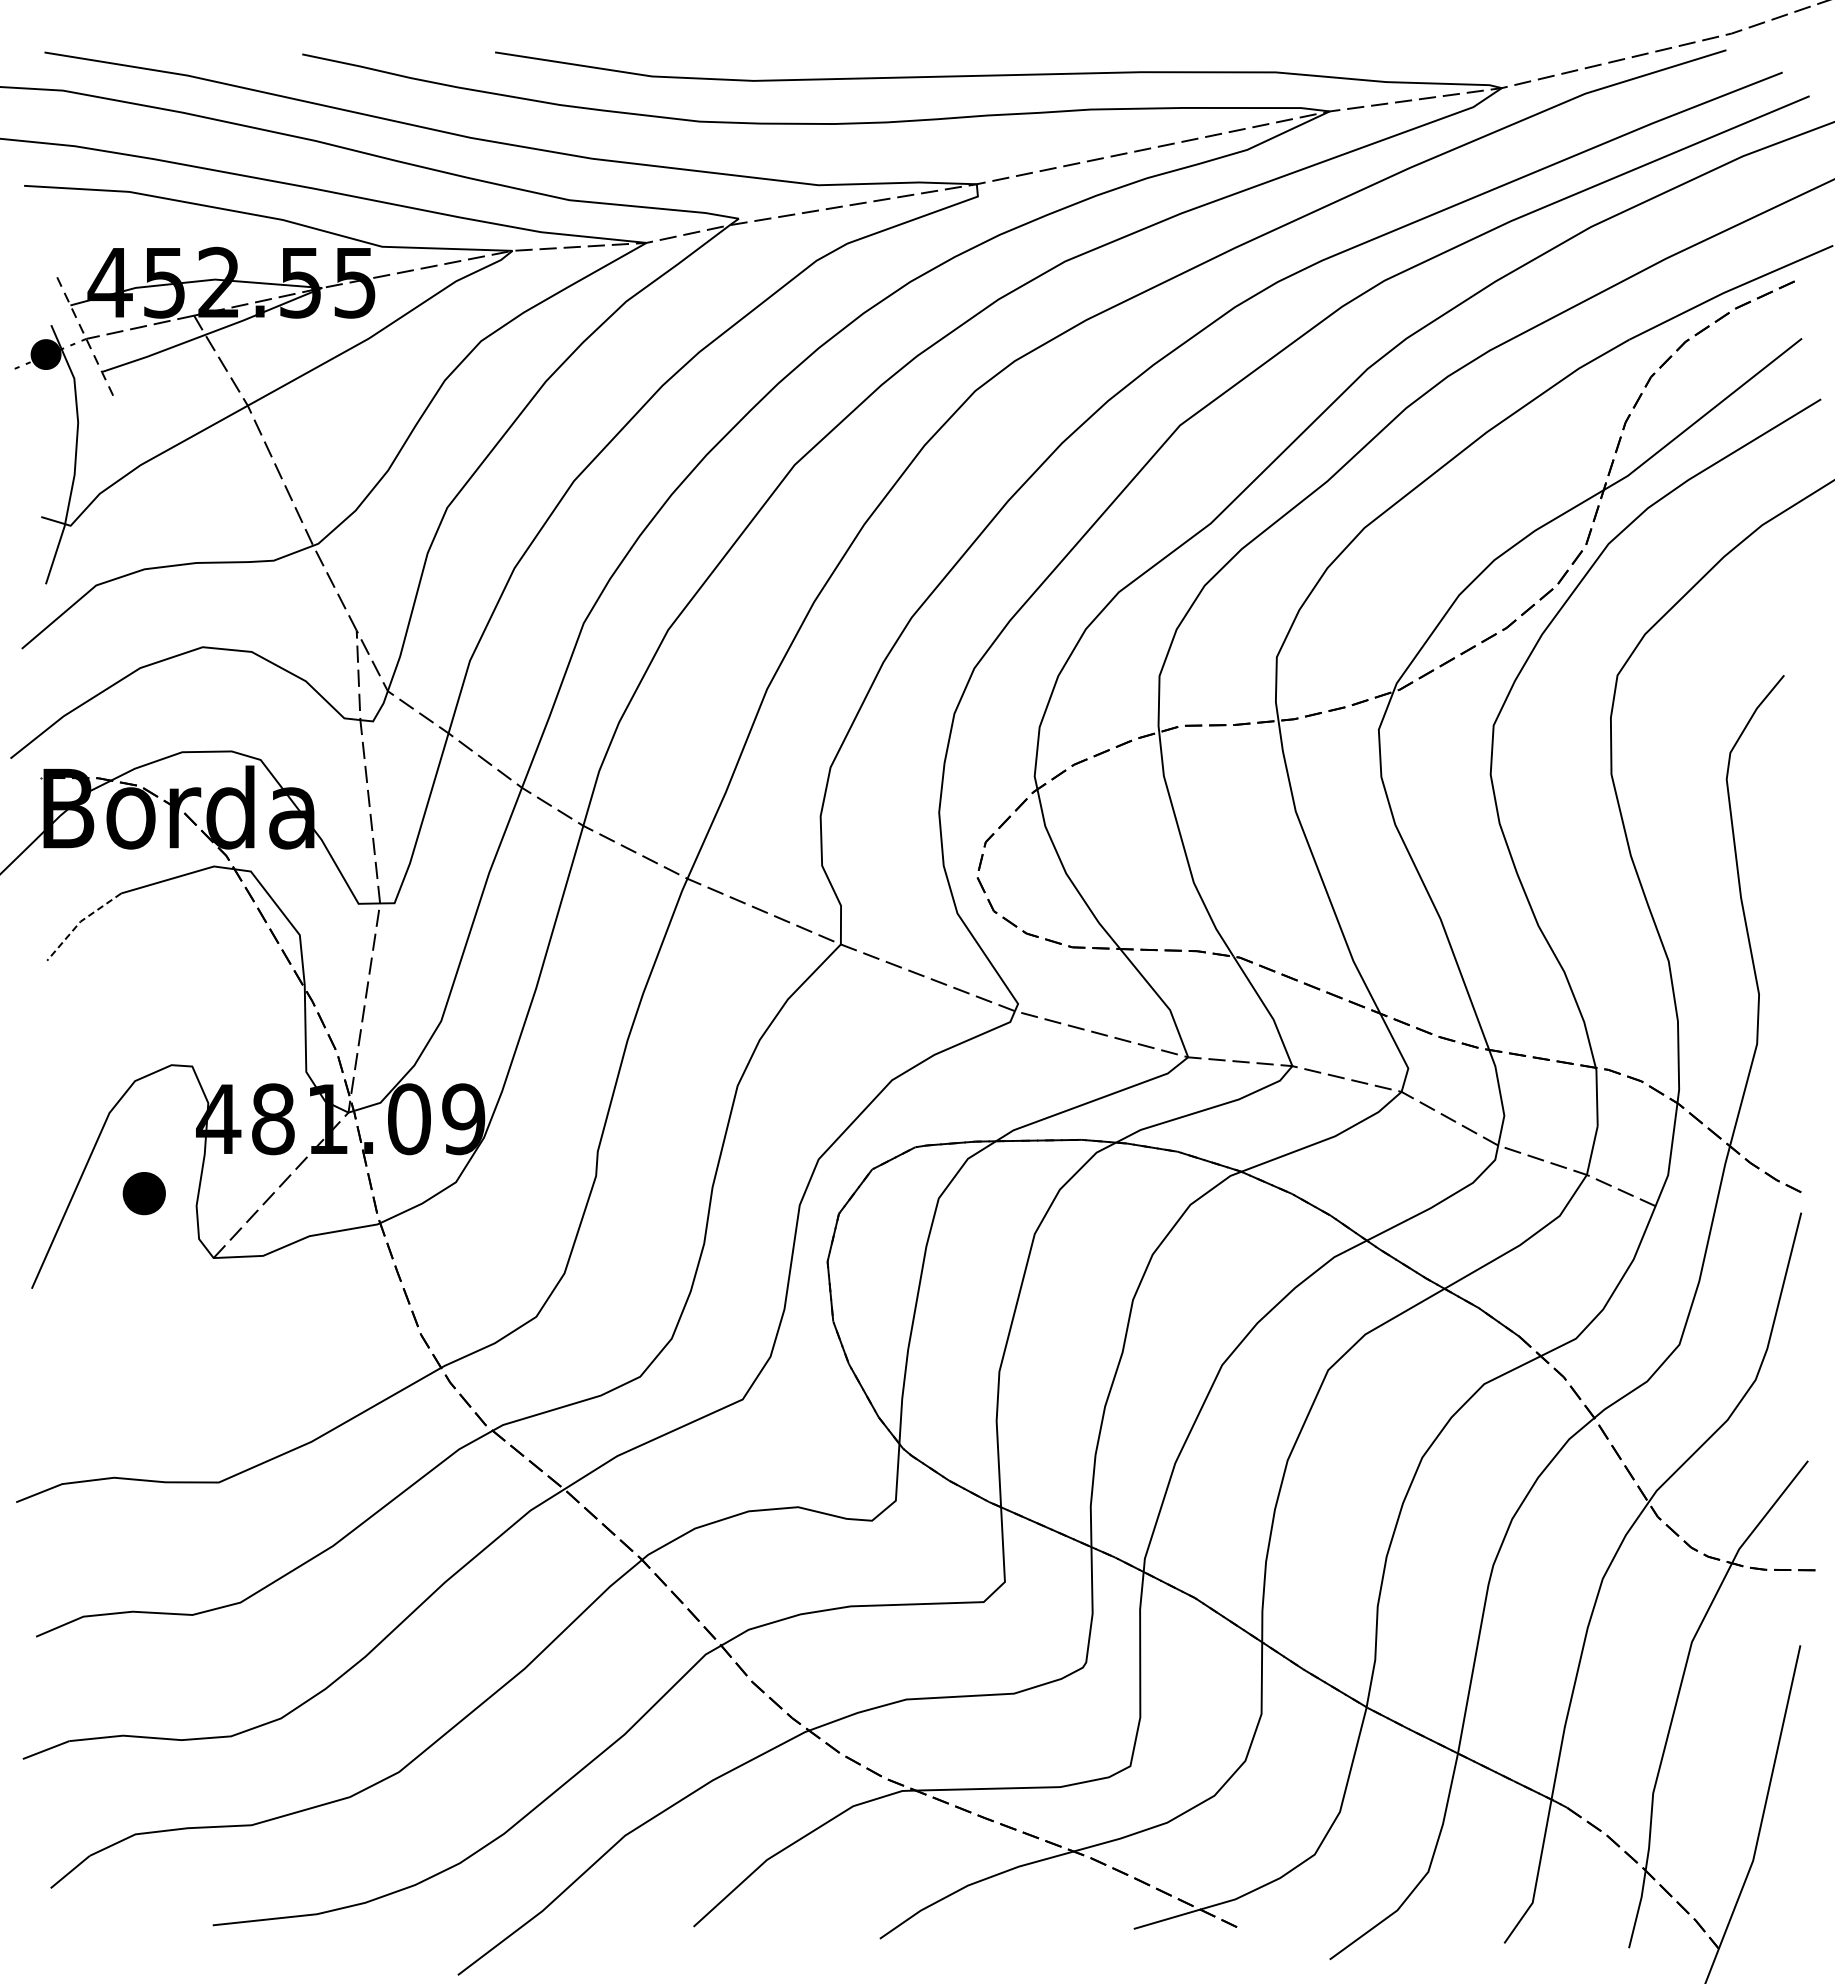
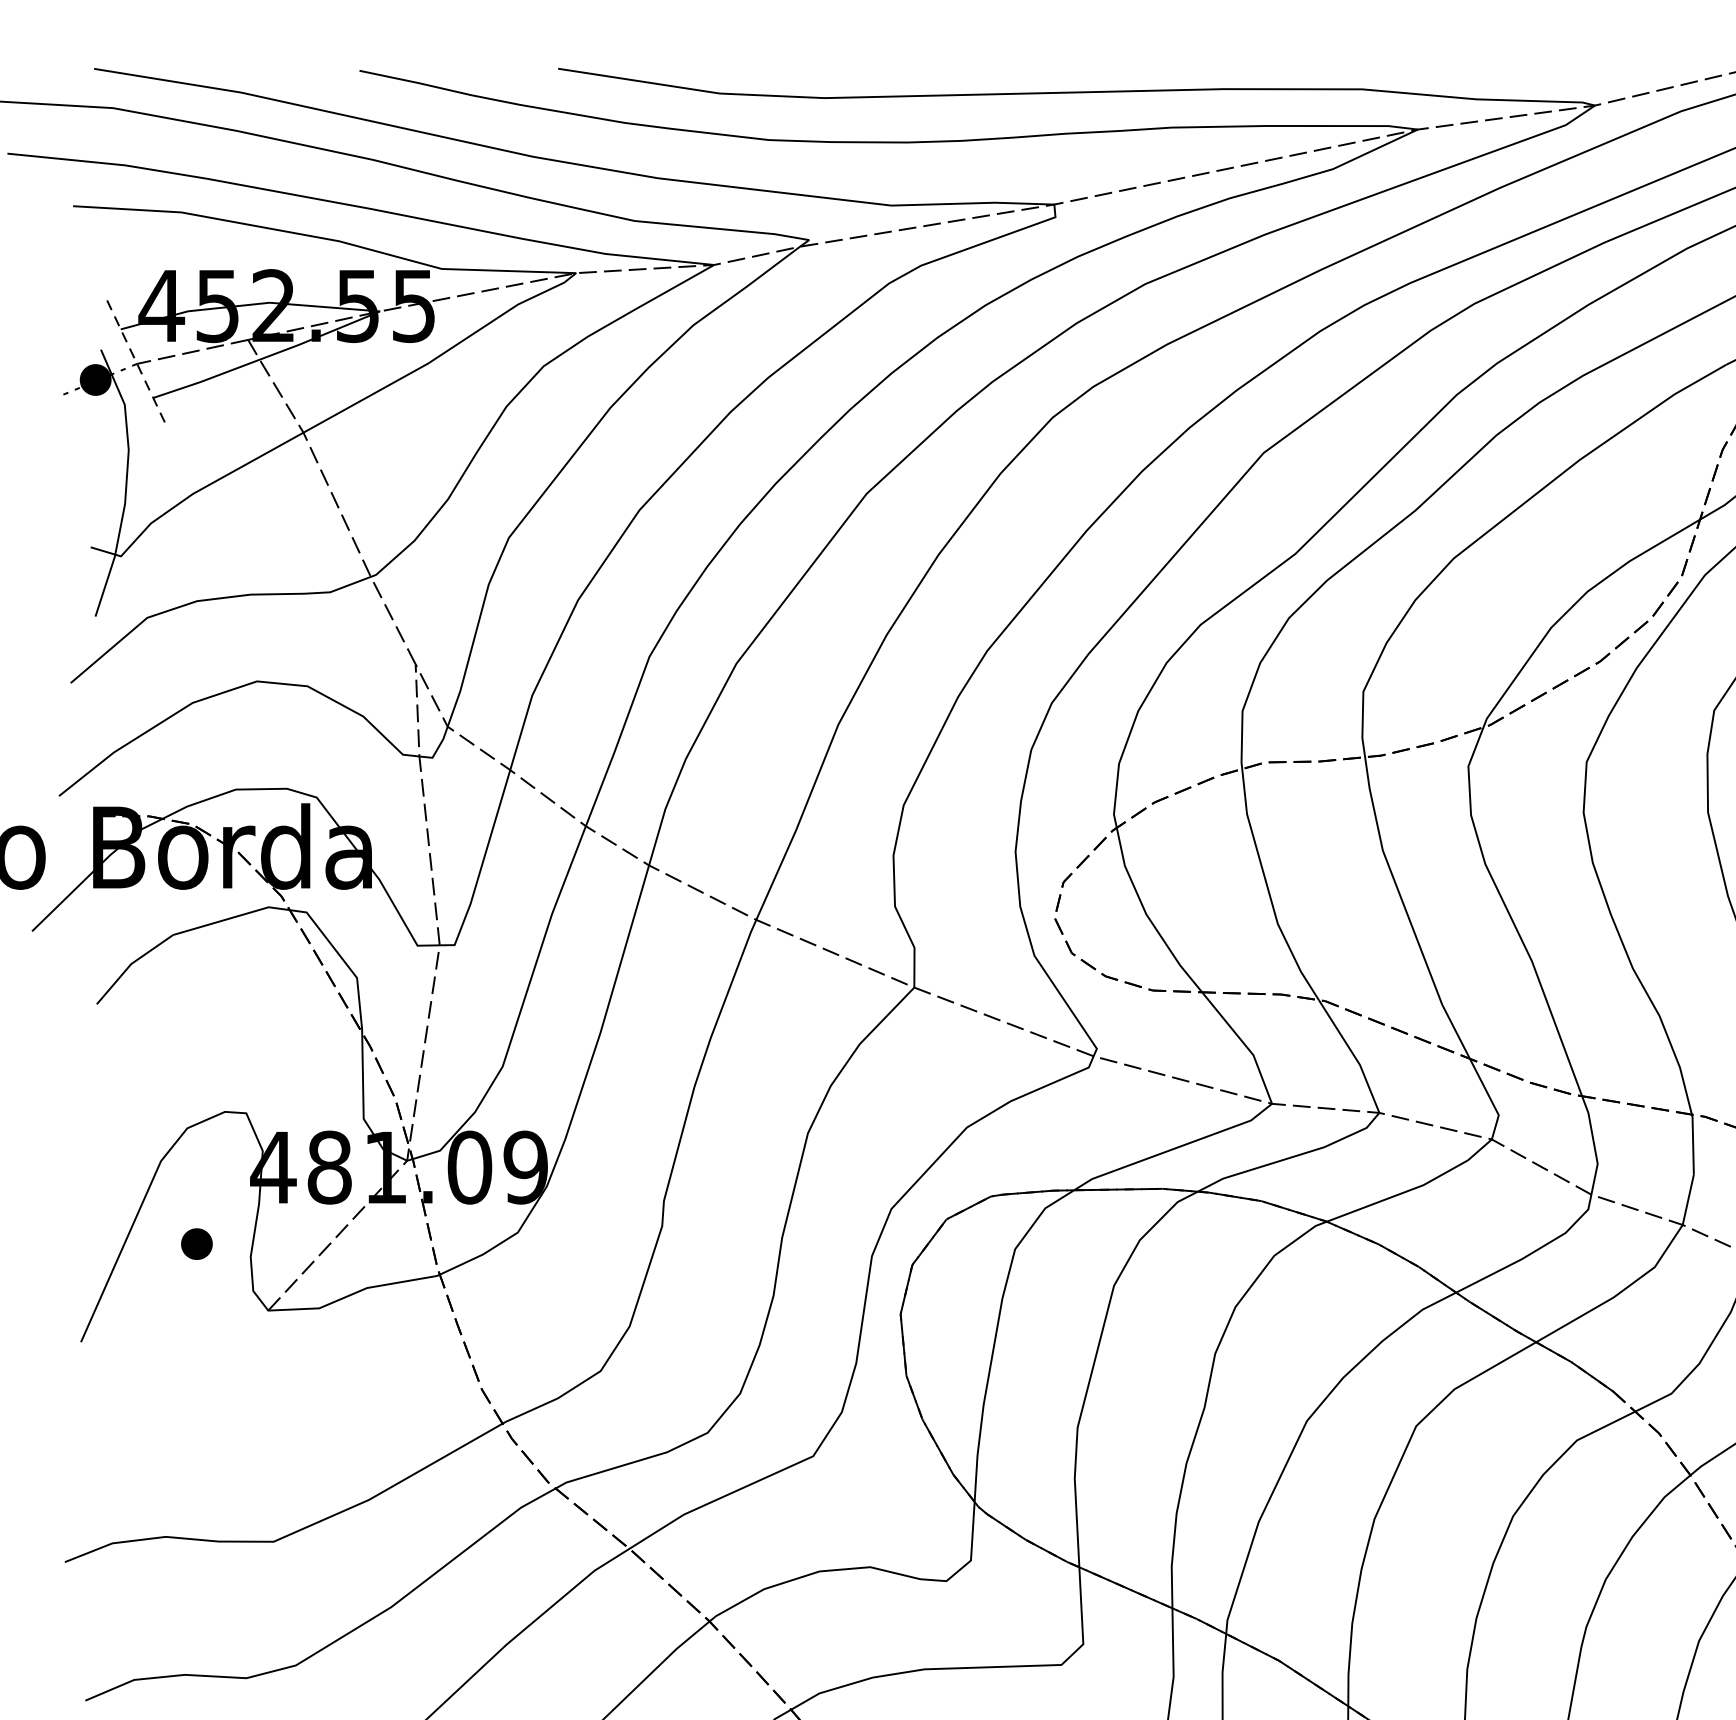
line: (79, 922) -> (130, 964), dashed -> solid
part: (144, 1193) -> (197, 1244), size x0.71

